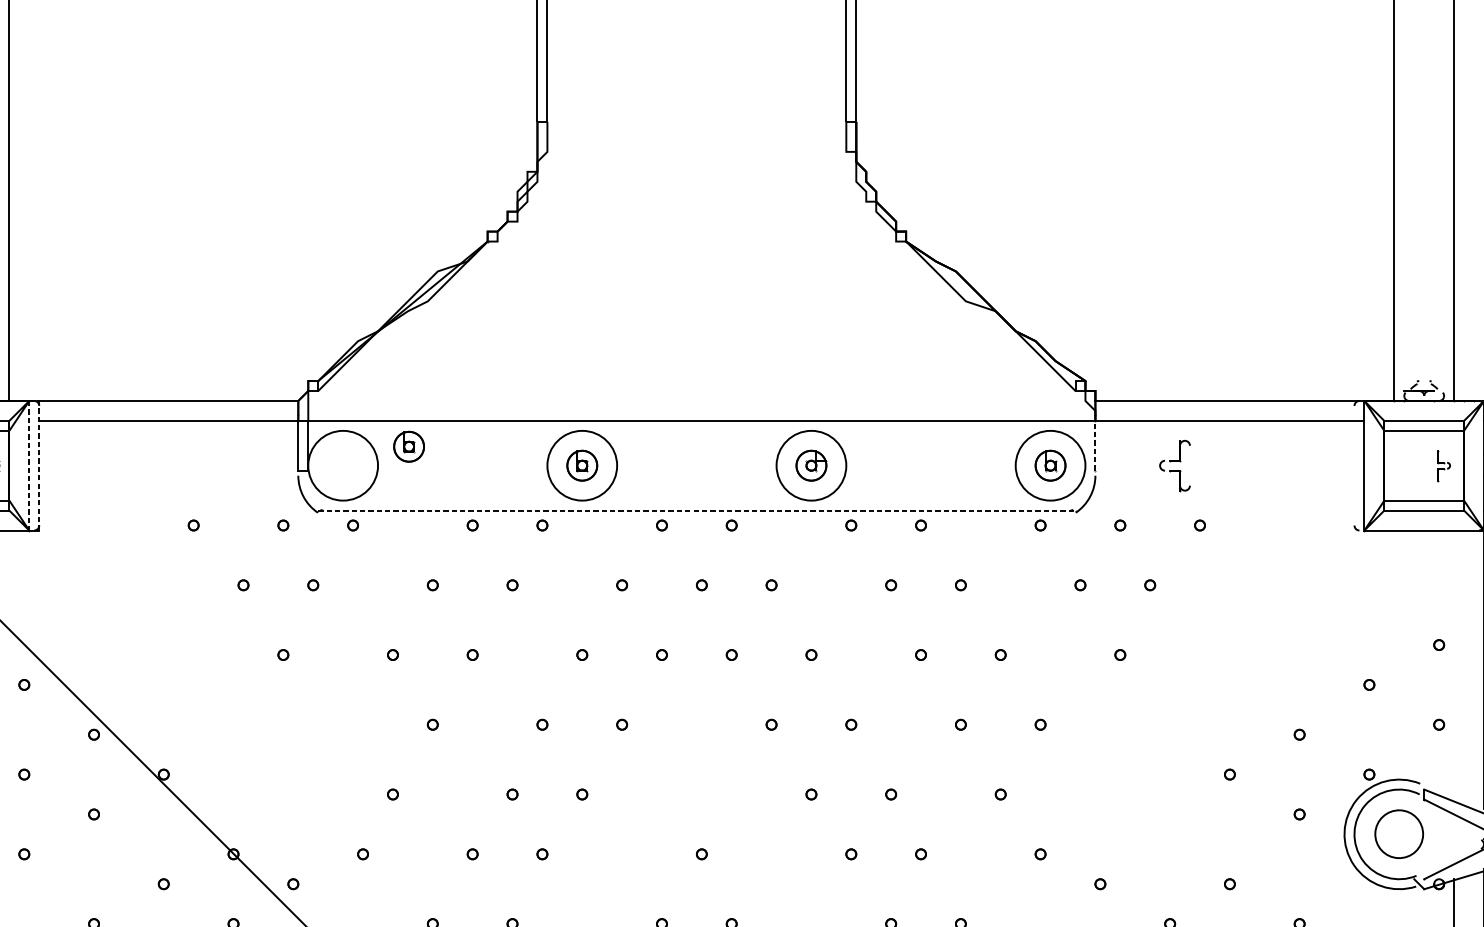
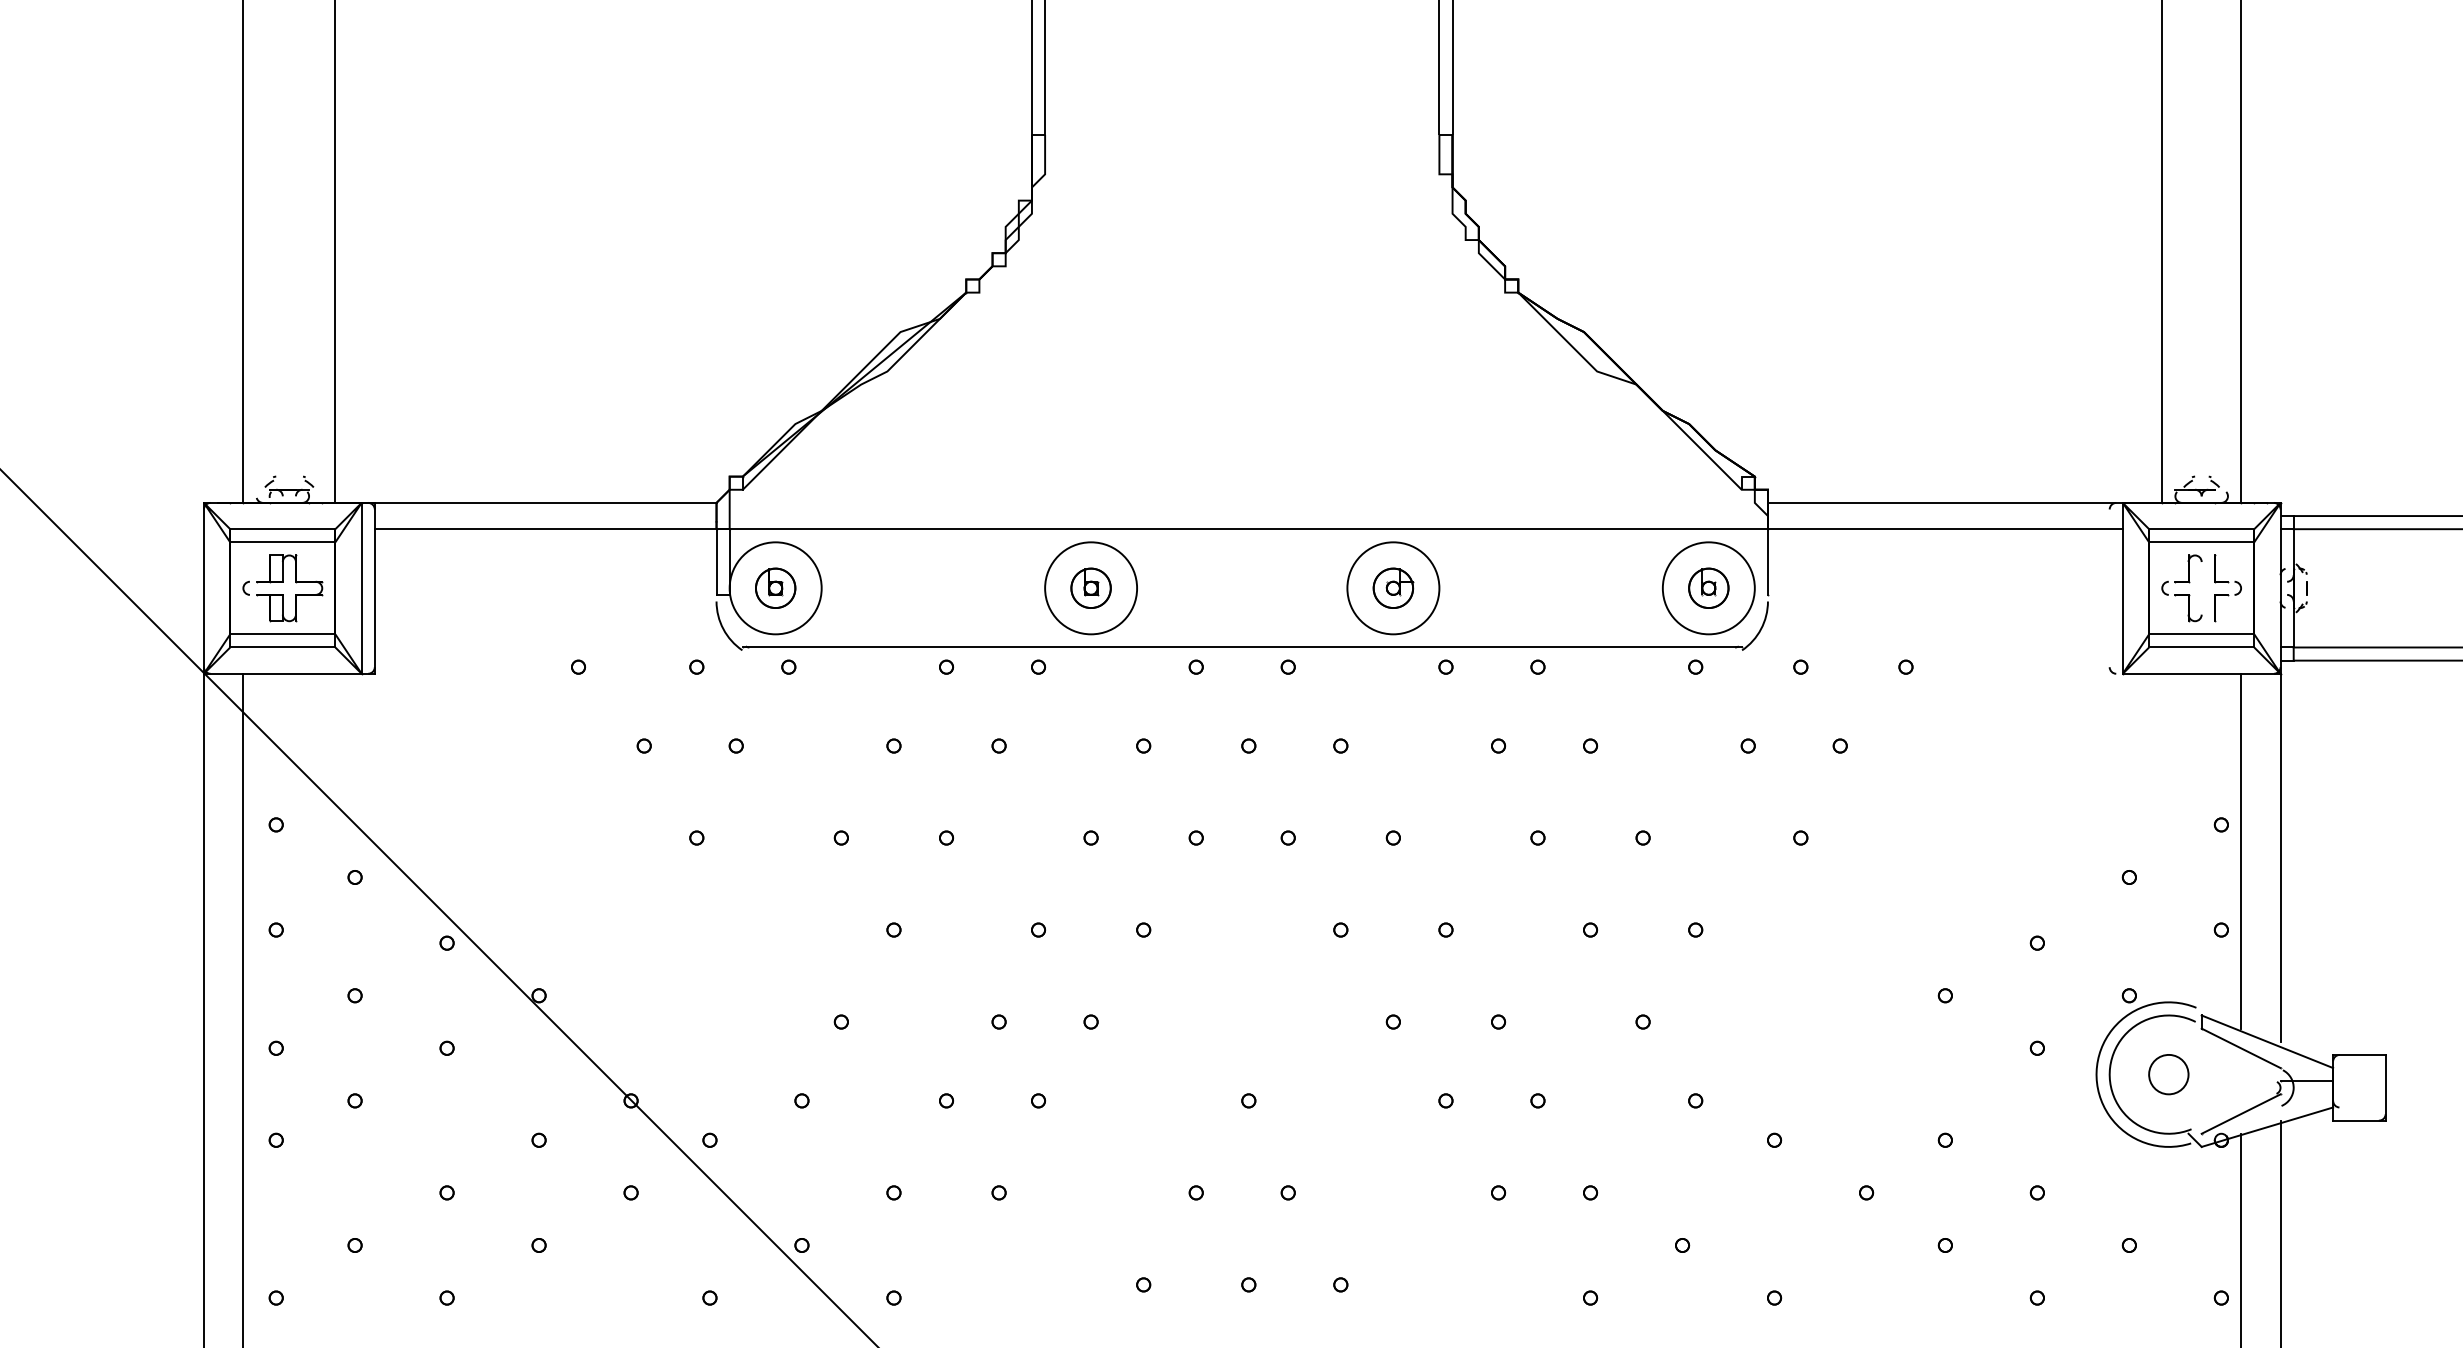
part: (408, 446) -> (775, 587), moved
line: (1095, 446) -> (1767, 562), dashed -> solid
line: (29, 465) -> (361, 588), dashed -> solid
line: (39, 465) -> (374, 587), dashed -> solid
part: (1174, 465) -> (2181, 588), moved
part: (1443, 465) -> (2227, 588), size x1.67
line: (697, 510) -> (1242, 647), dashed -> solid
line: (1454, 664) -> (2241, 850), added
part: (1399, 834) -> (2168, 1074), size x0.62

